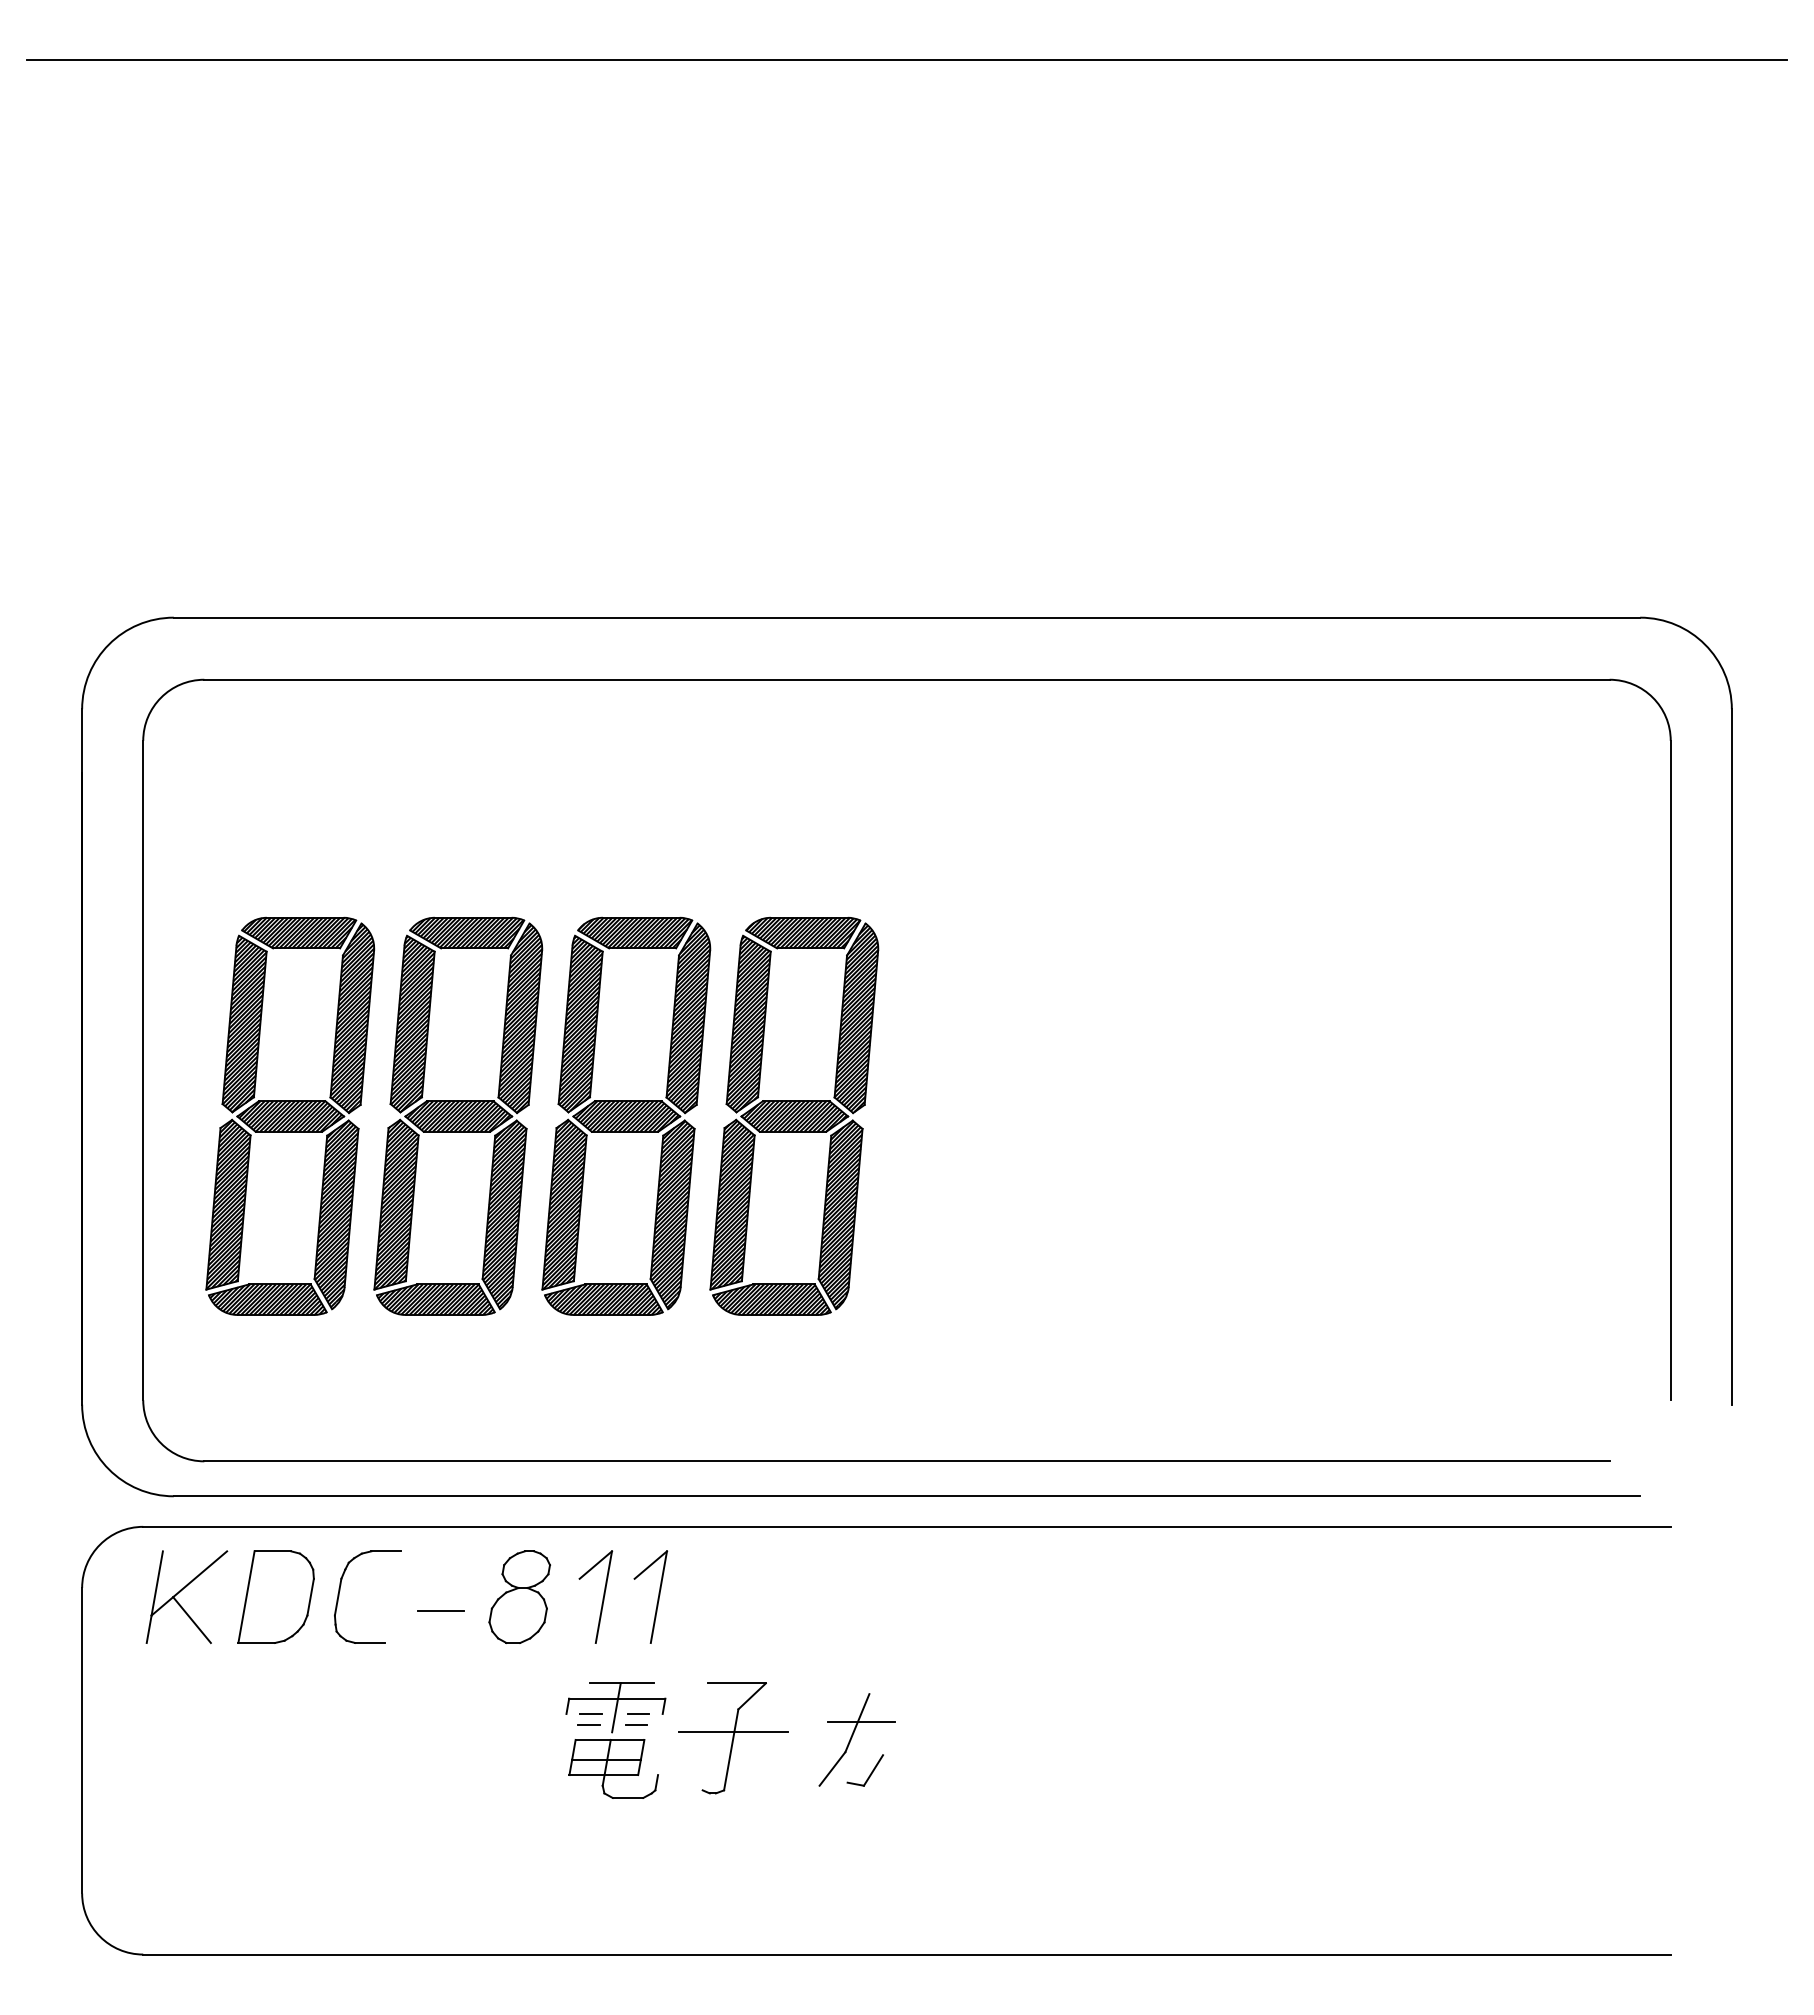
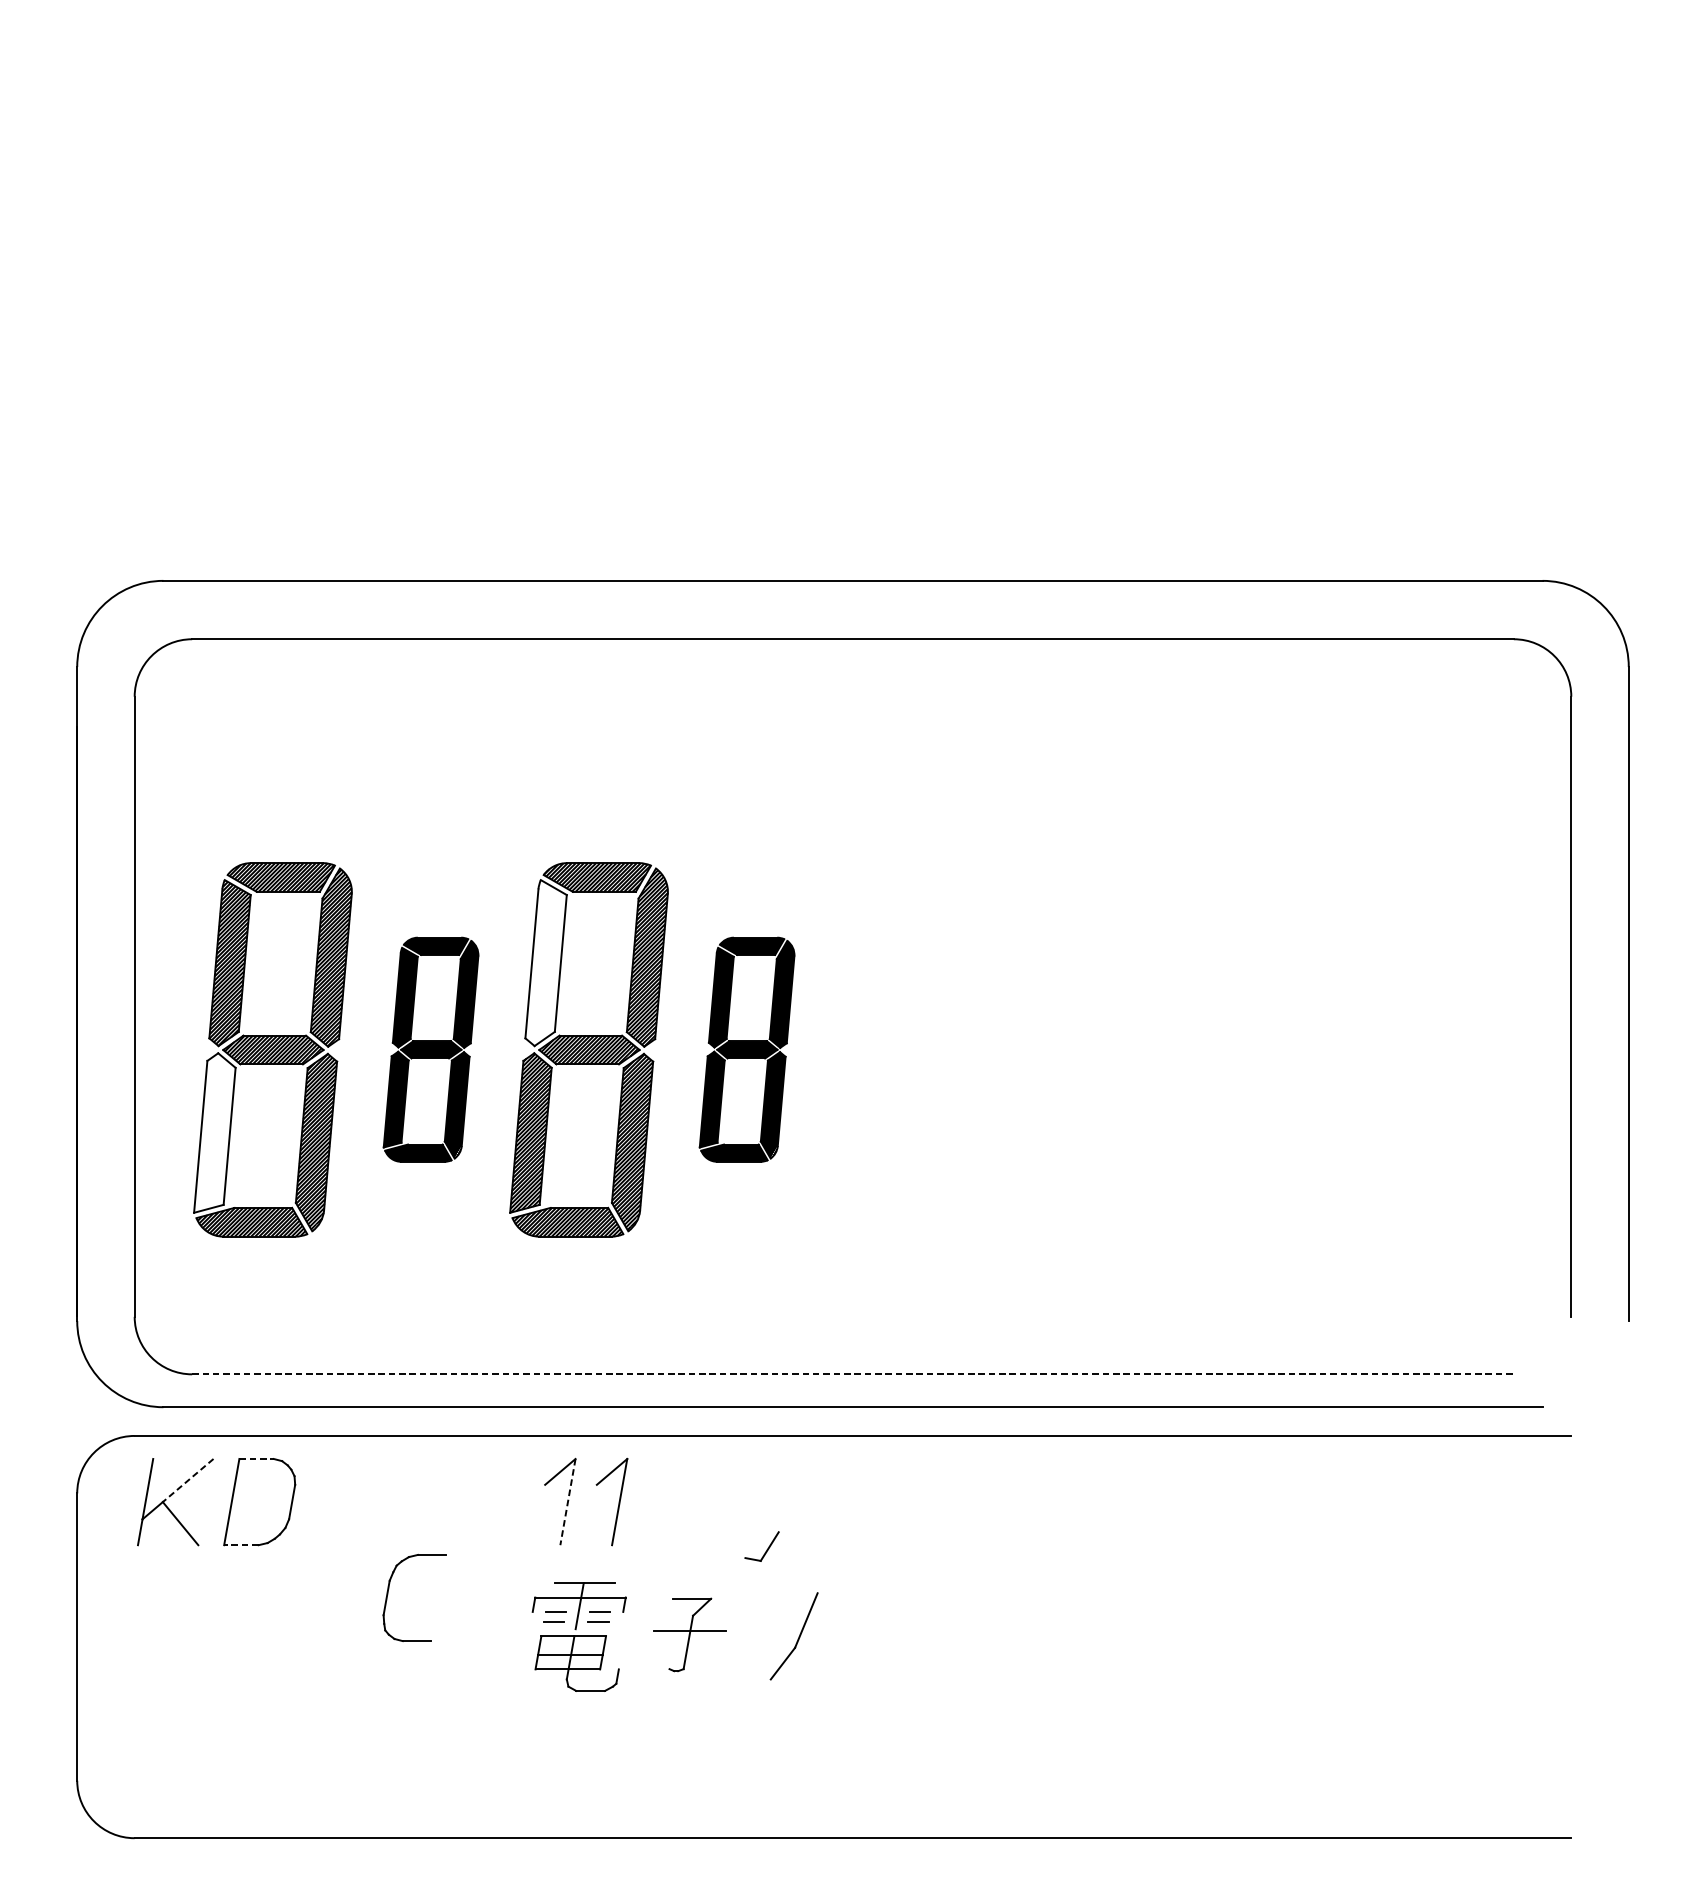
line: (906, 60) -> (852, 56), removed
hatch: (580, 1023) -> (545, 962), removed
part: (458, 1115) -> (431, 1049), size x0.6
part: (794, 1115) -> (747, 1049), size x0.6
hatch: (228, 1204) -> (214, 1132), removed
line: (907, 1461) -> (853, 1374), solid -> dashed
line: (273, 1551) -> (257, 1459), solid -> dashed
line: (199, 1574) -> (187, 1480), solid -> dashed
part: (340, 1591) -> (388, 1592), moved
part: (519, 1596) -> (488, 1501), removed
line: (603, 1597) -> (567, 1502), solid -> dashed
line: (441, 1610) -> (415, 1514), removed
line: (256, 1643) -> (241, 1545), solid -> dashed
line: (861, 1721) -> (810, 1619), removed
part: (733, 1738) -> (689, 1635), size x0.7
part: (869, 1774) -> (766, 1550), moved

